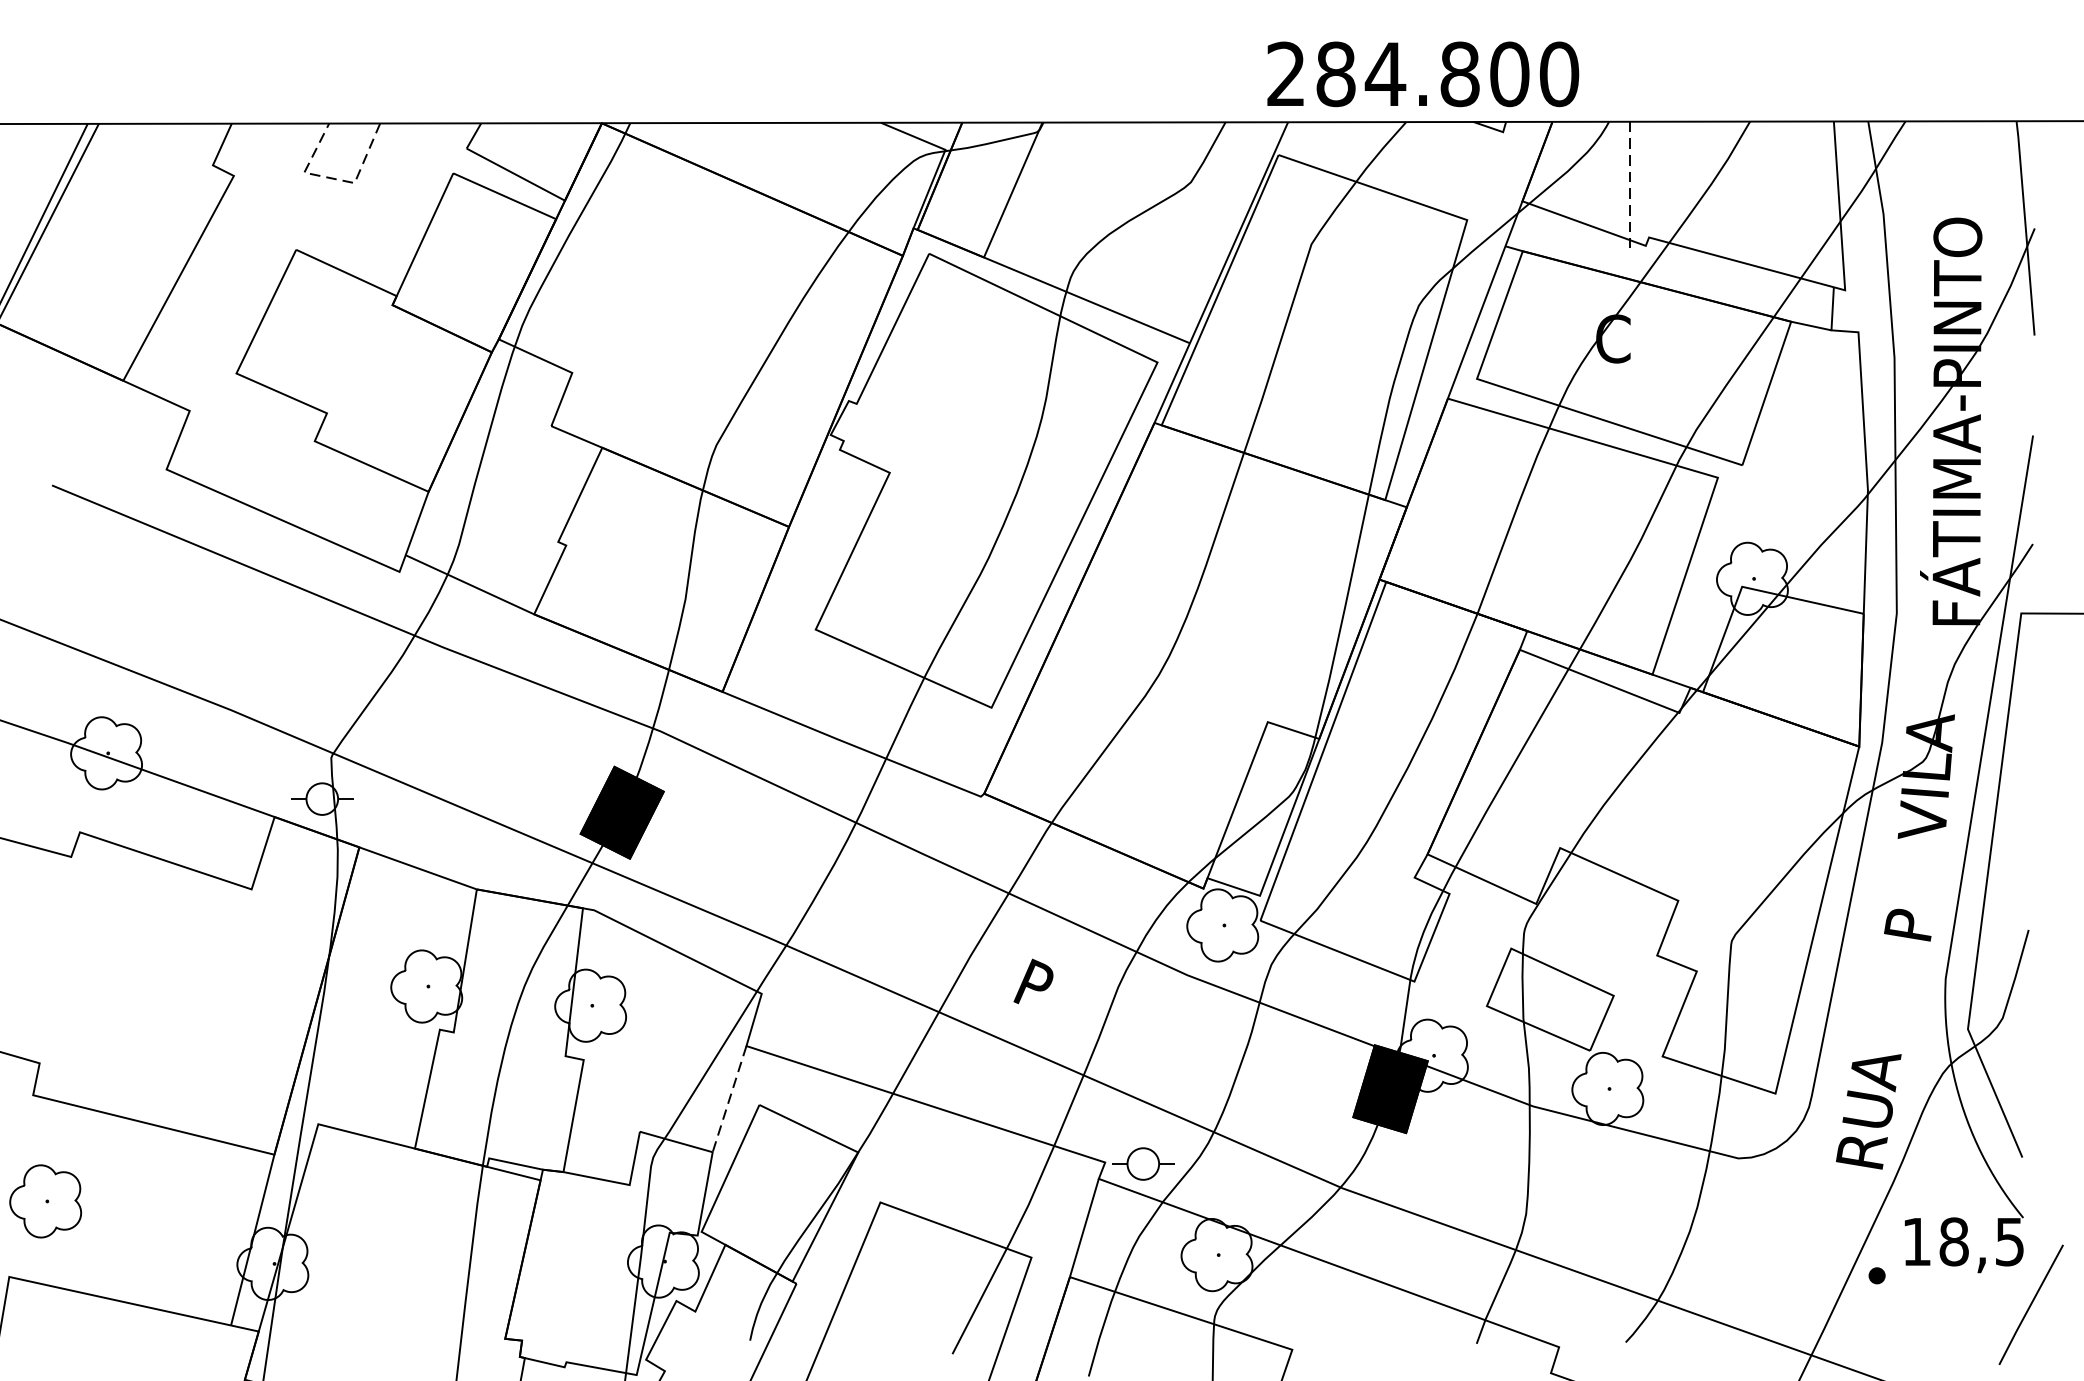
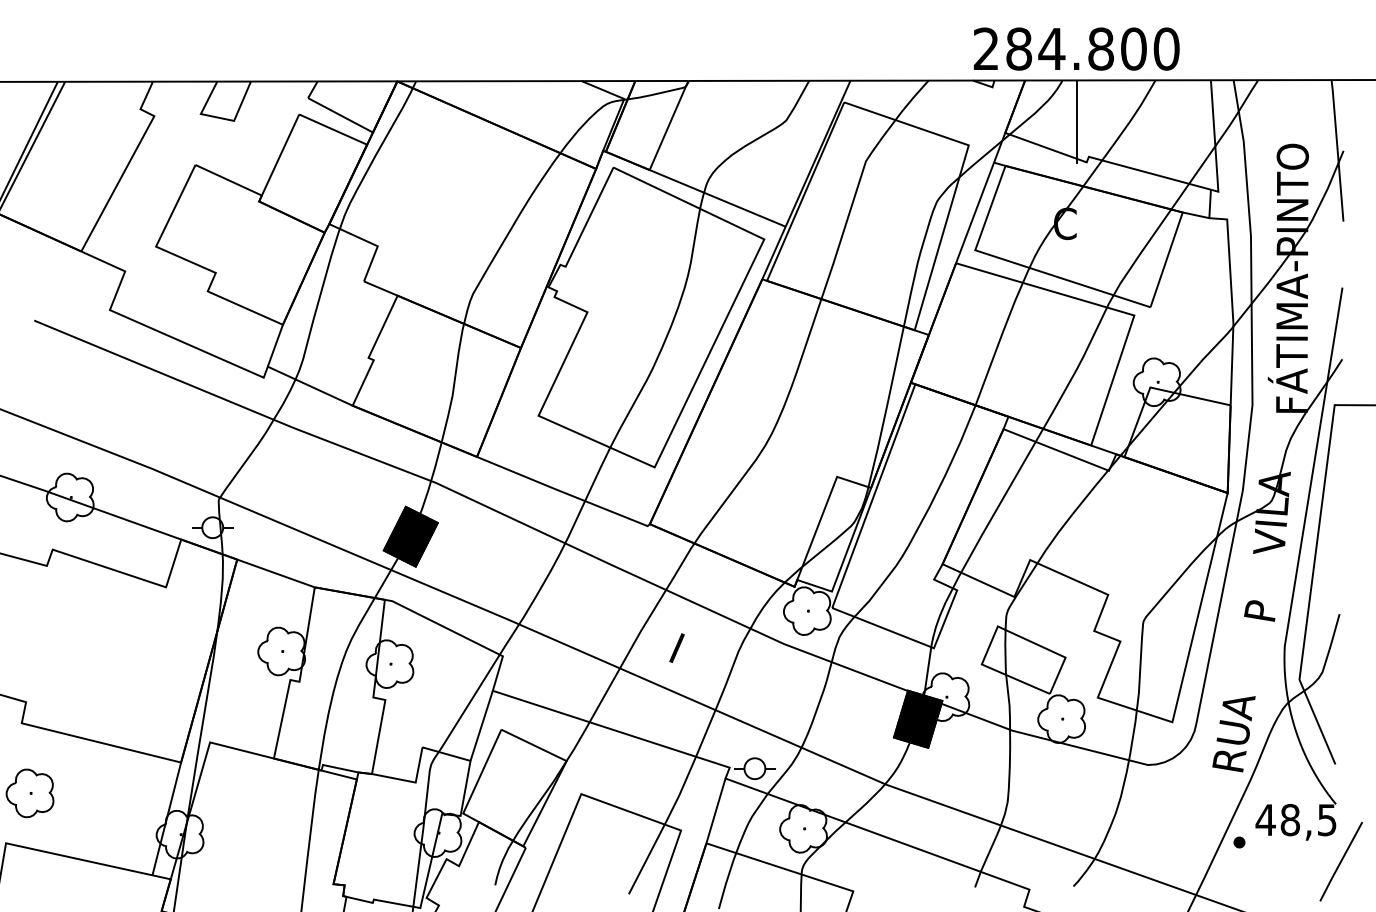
text: (1422, 73) -> (1076, 48), moved
line: (334, 179) -> (220, 118), dashed -> solid
line: (1630, 185) -> (1076, 122), dashed -> solid
text: (1039, 975) -> (686, 644), P -> I
line: (729, 1098) -> (481, 725), dashed -> solid
text: (1916, 1240) -> (1265, 819), 18,5 -> 48,5

